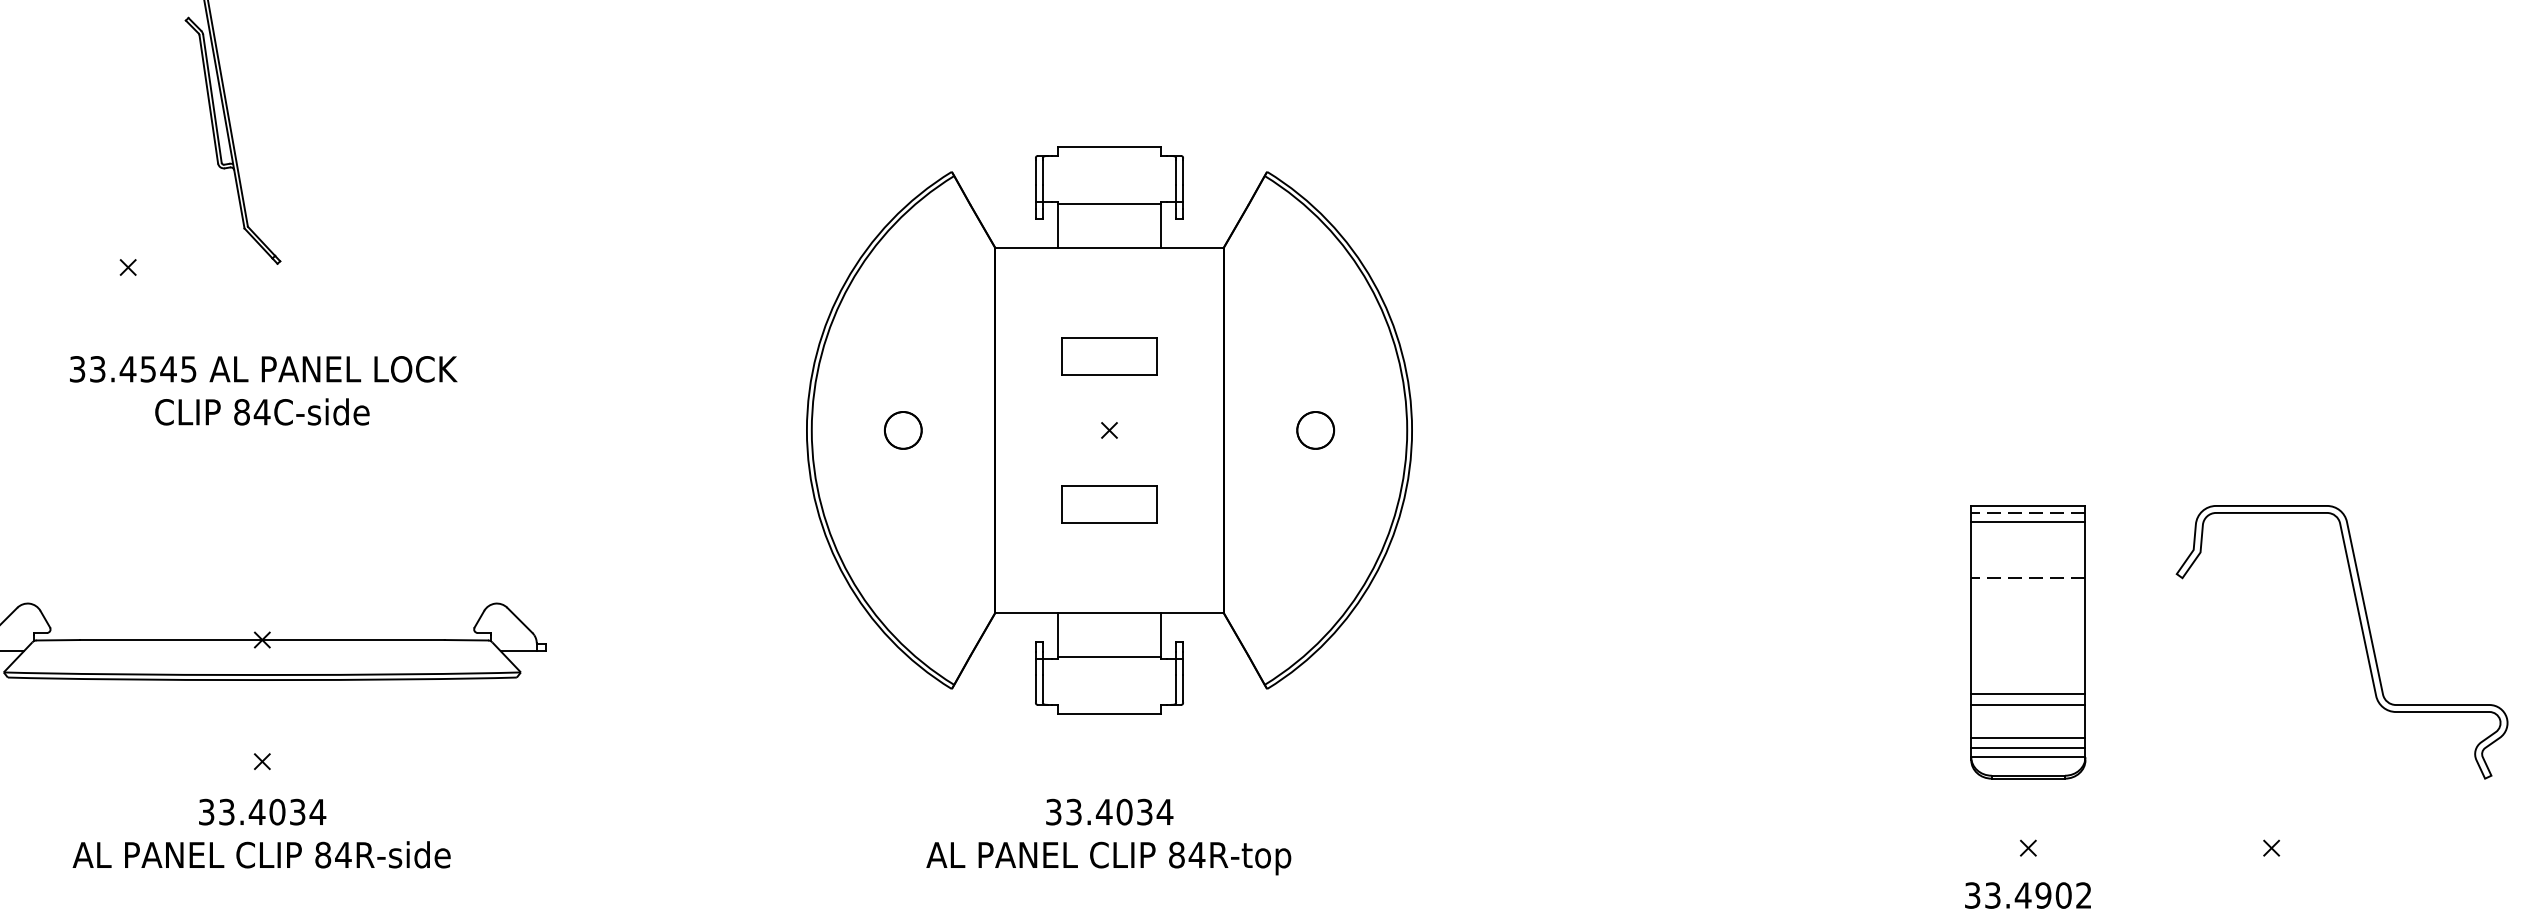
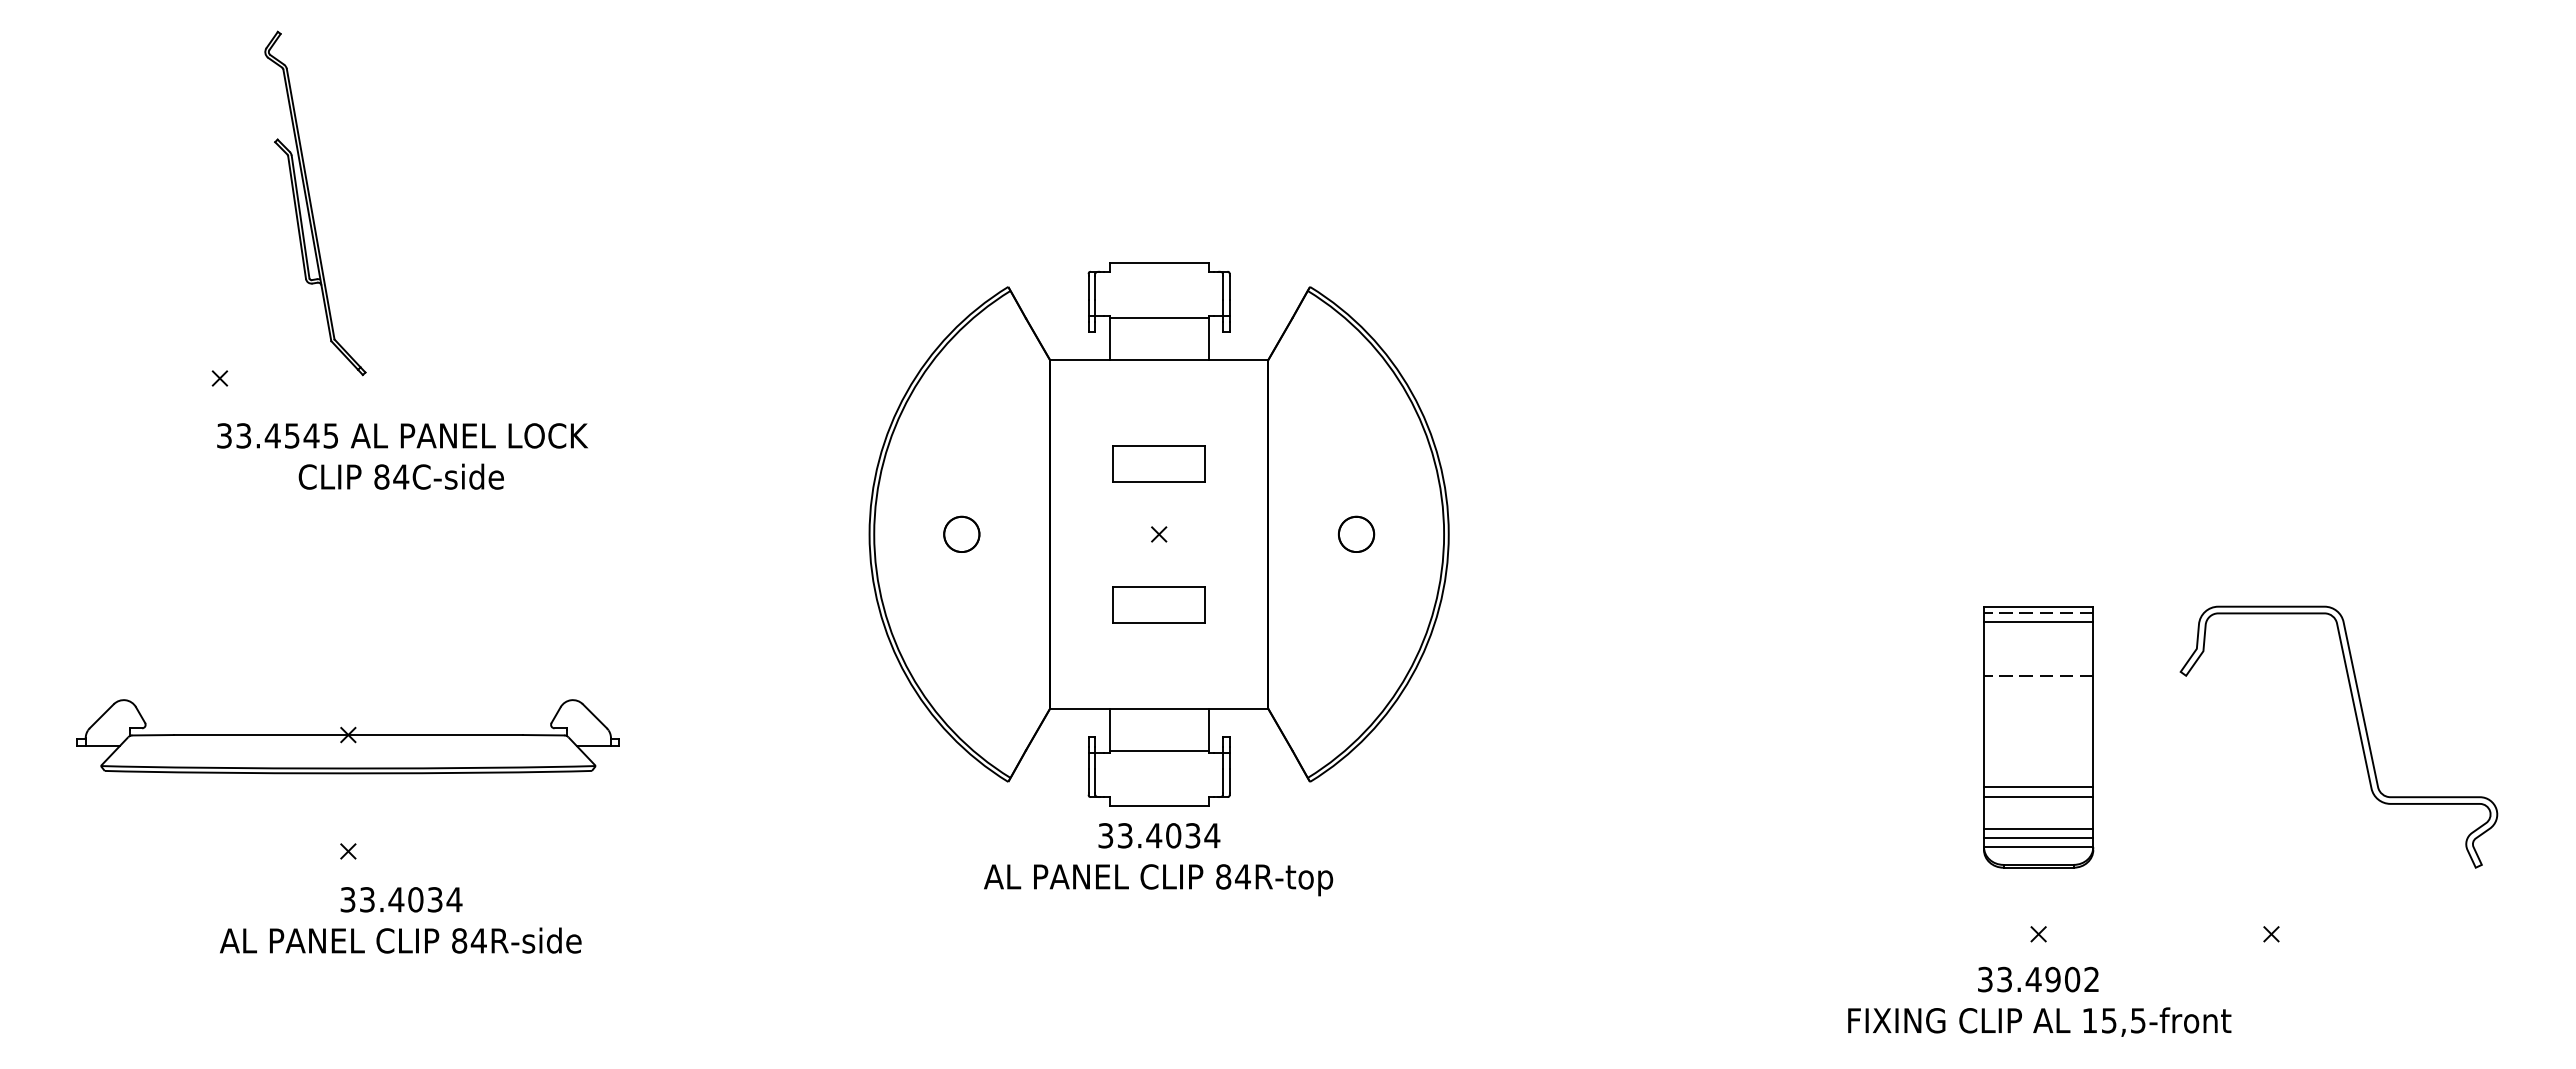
text: (263, 390) -> (402, 456), moved
text: (261, 833) -> (400, 920), moved
text: (1108, 836) -> (1158, 859), moved

